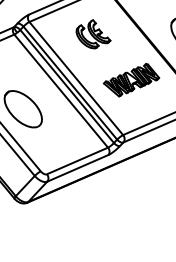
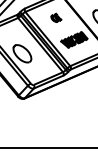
part: (94, 33) -> (56, 17), size x0.6

